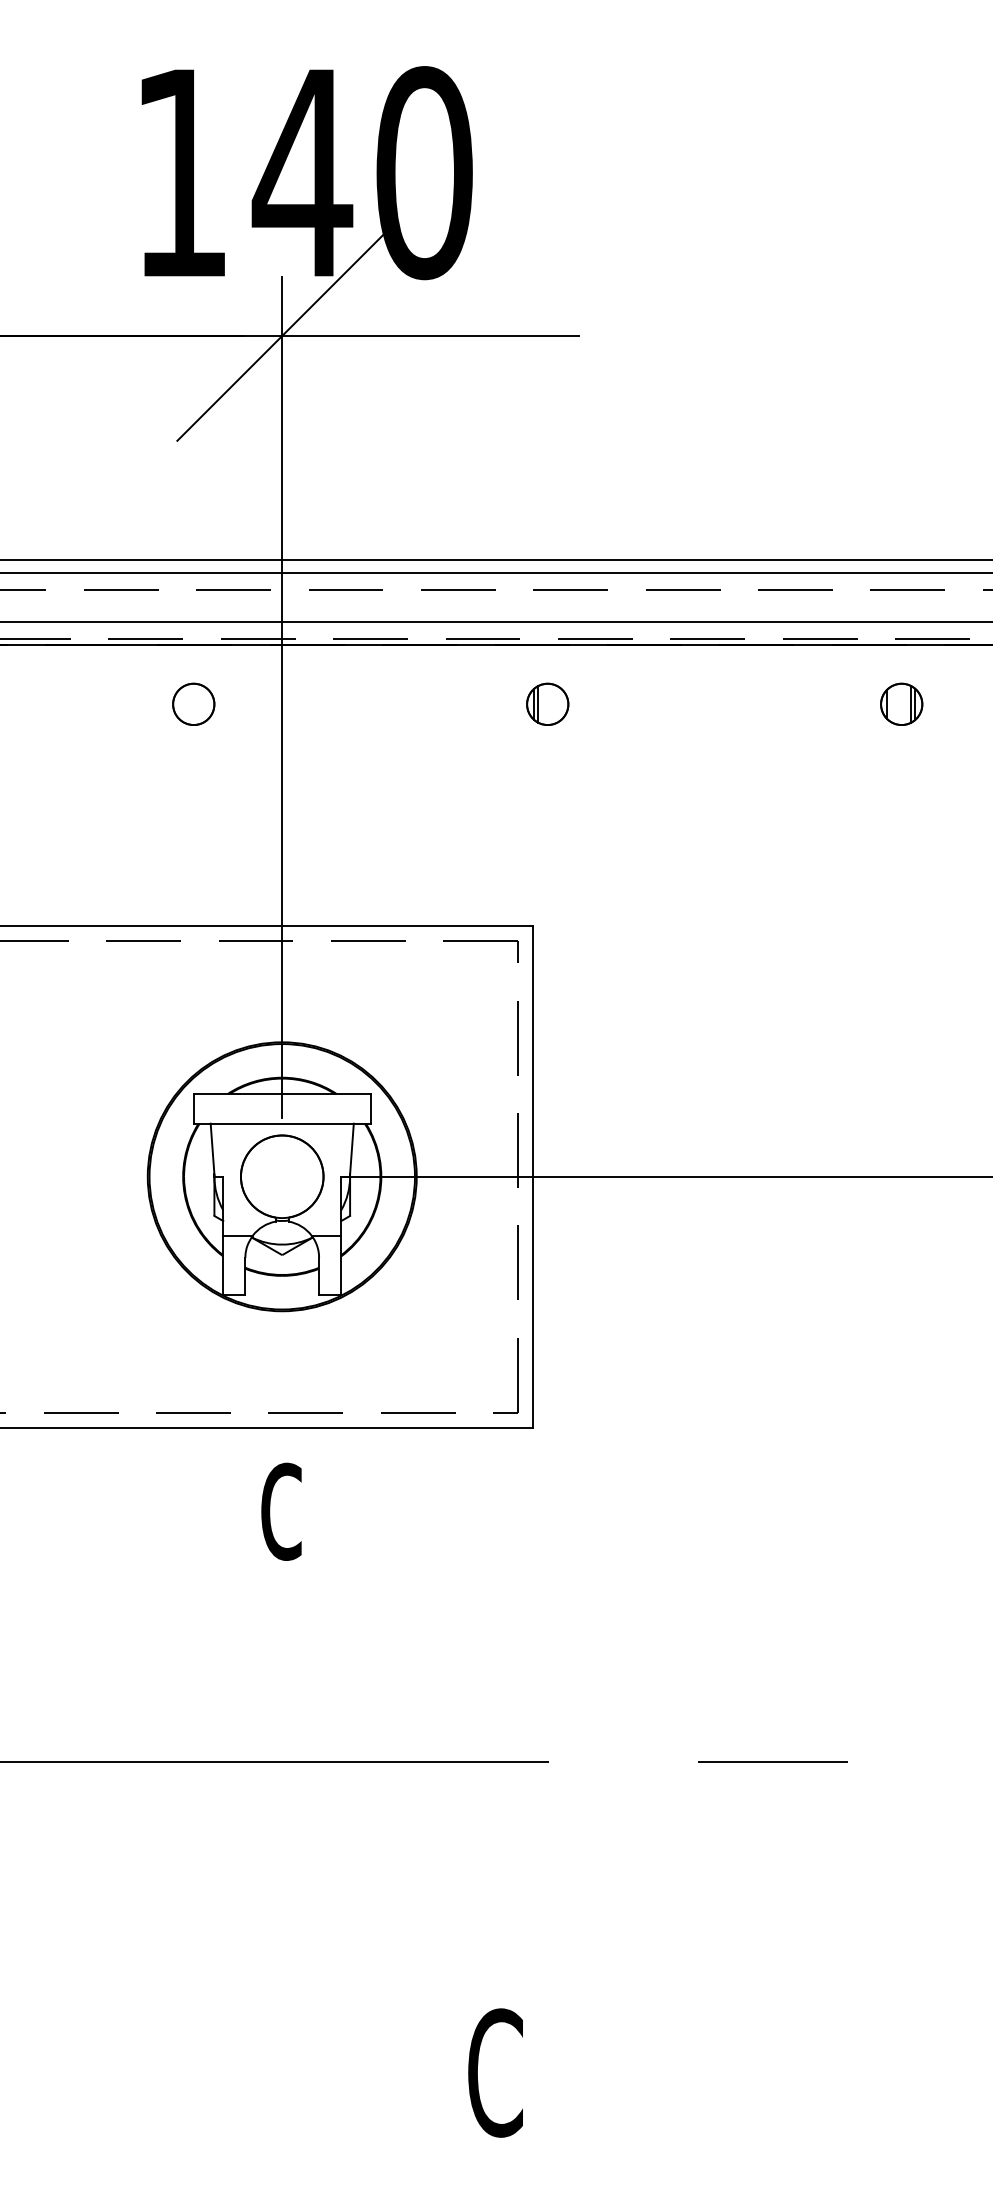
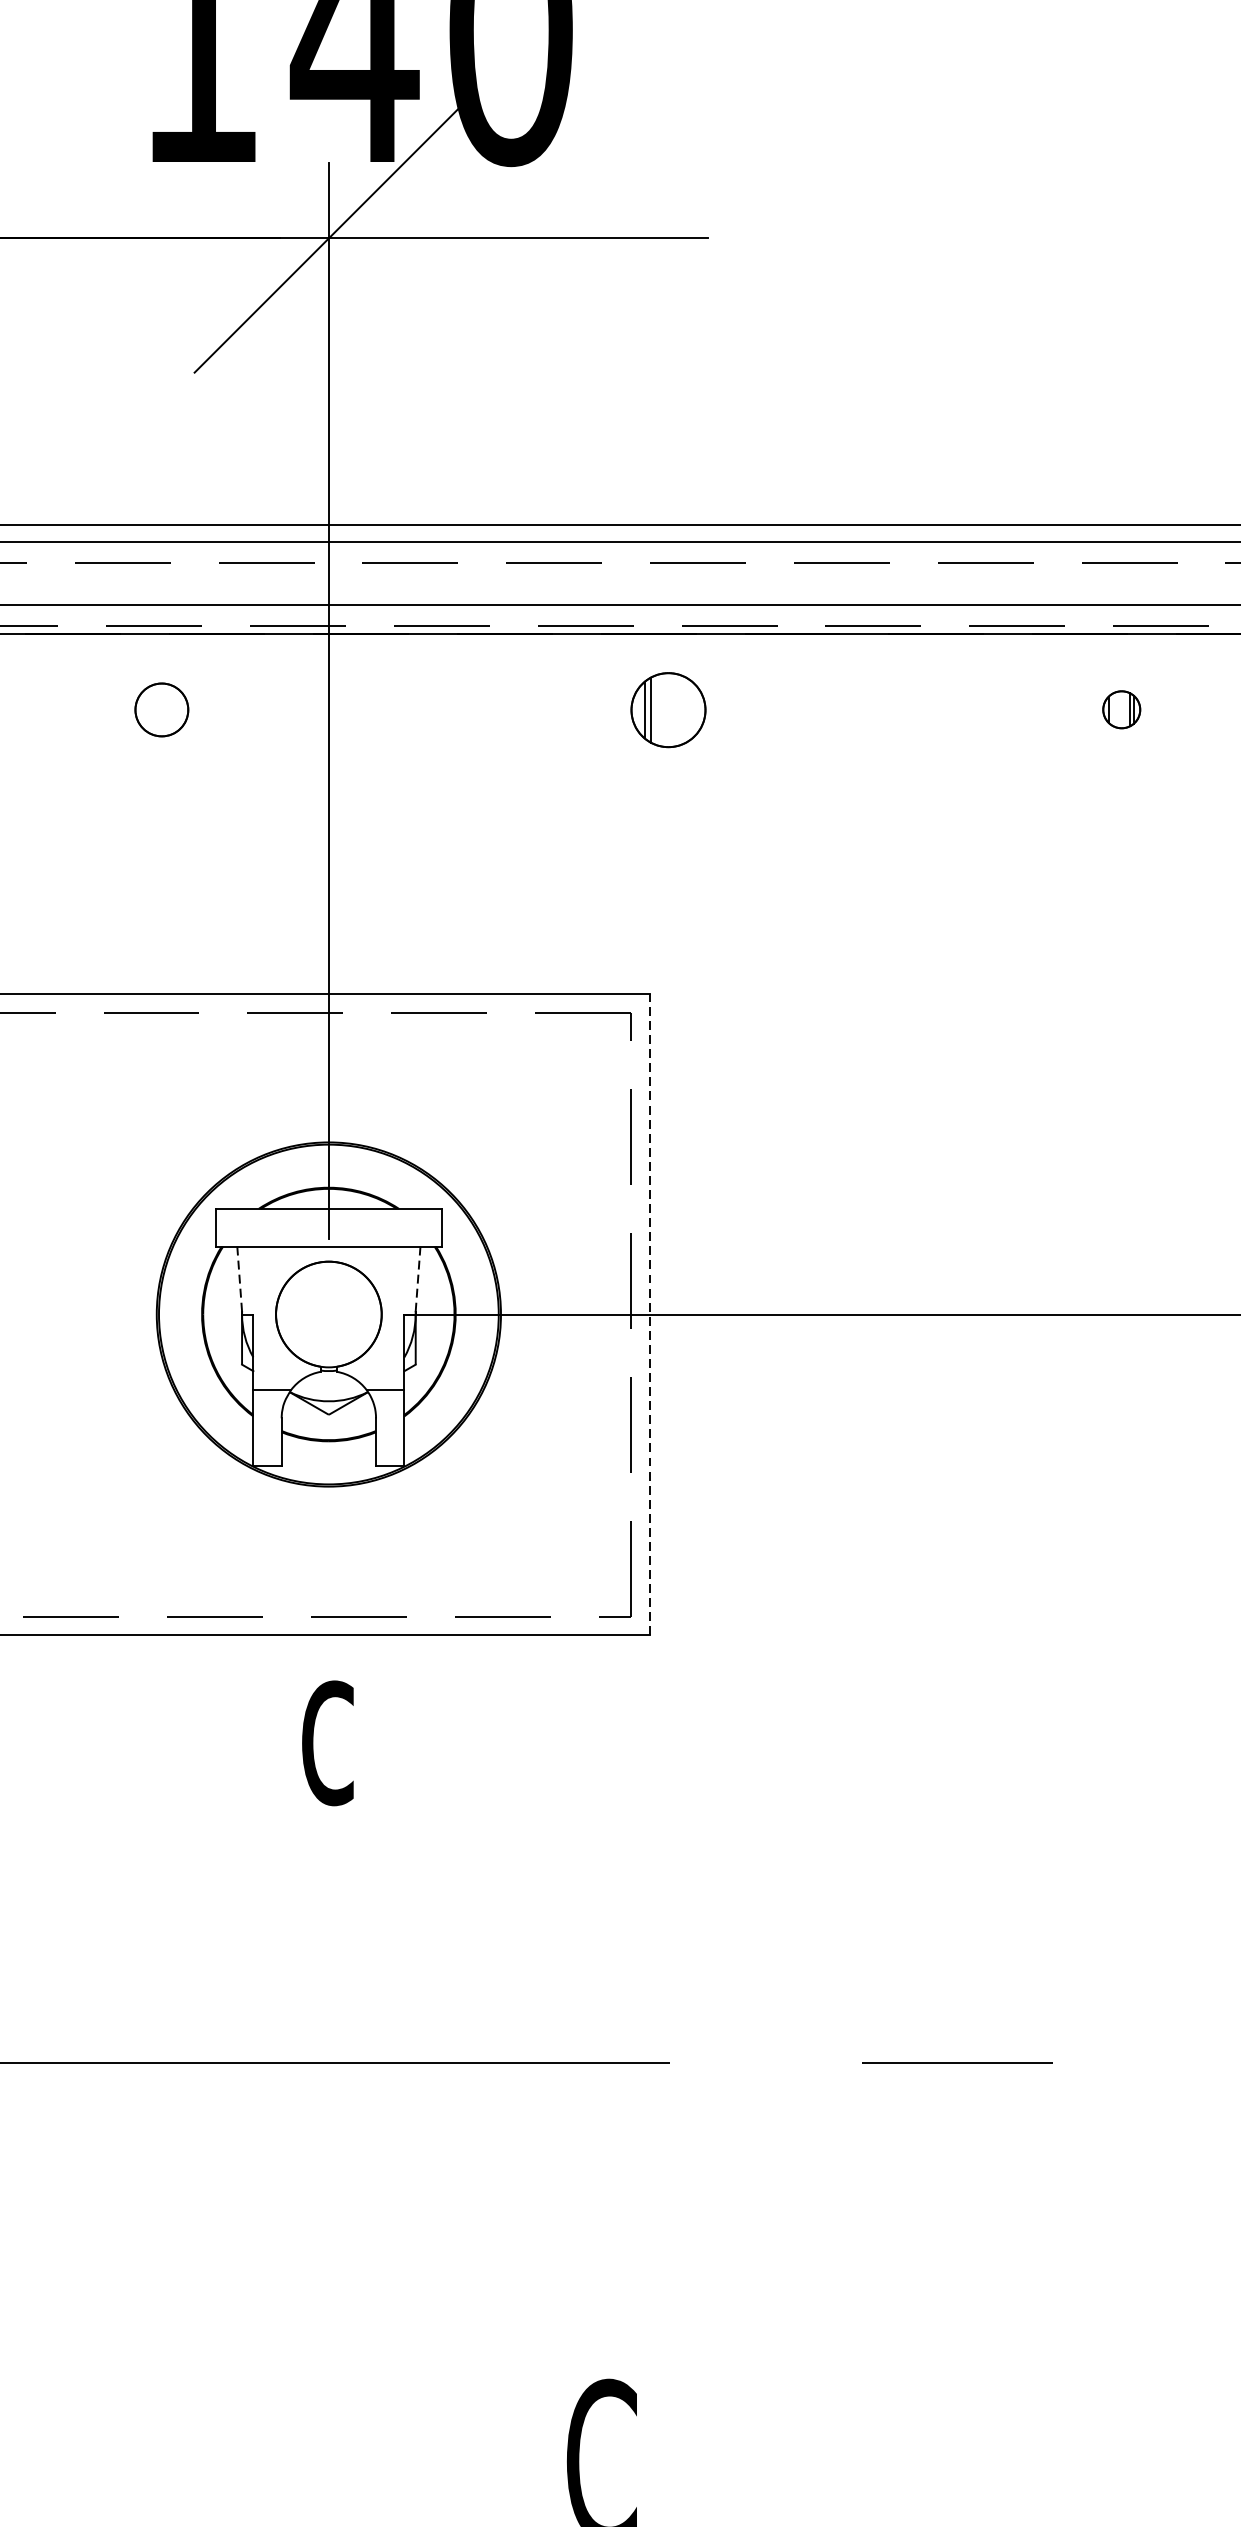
circle: (193, 703) -> (161, 708), moved
part: (547, 703) -> (668, 708), size x1.4
part: (901, 703) -> (1121, 708), size x0.7
line: (212, 1150) -> (239, 1280), solid -> dashed
line: (351, 1150) -> (417, 1280), solid -> dashed
line: (532, 1176) -> (649, 1314), solid -> dashed

